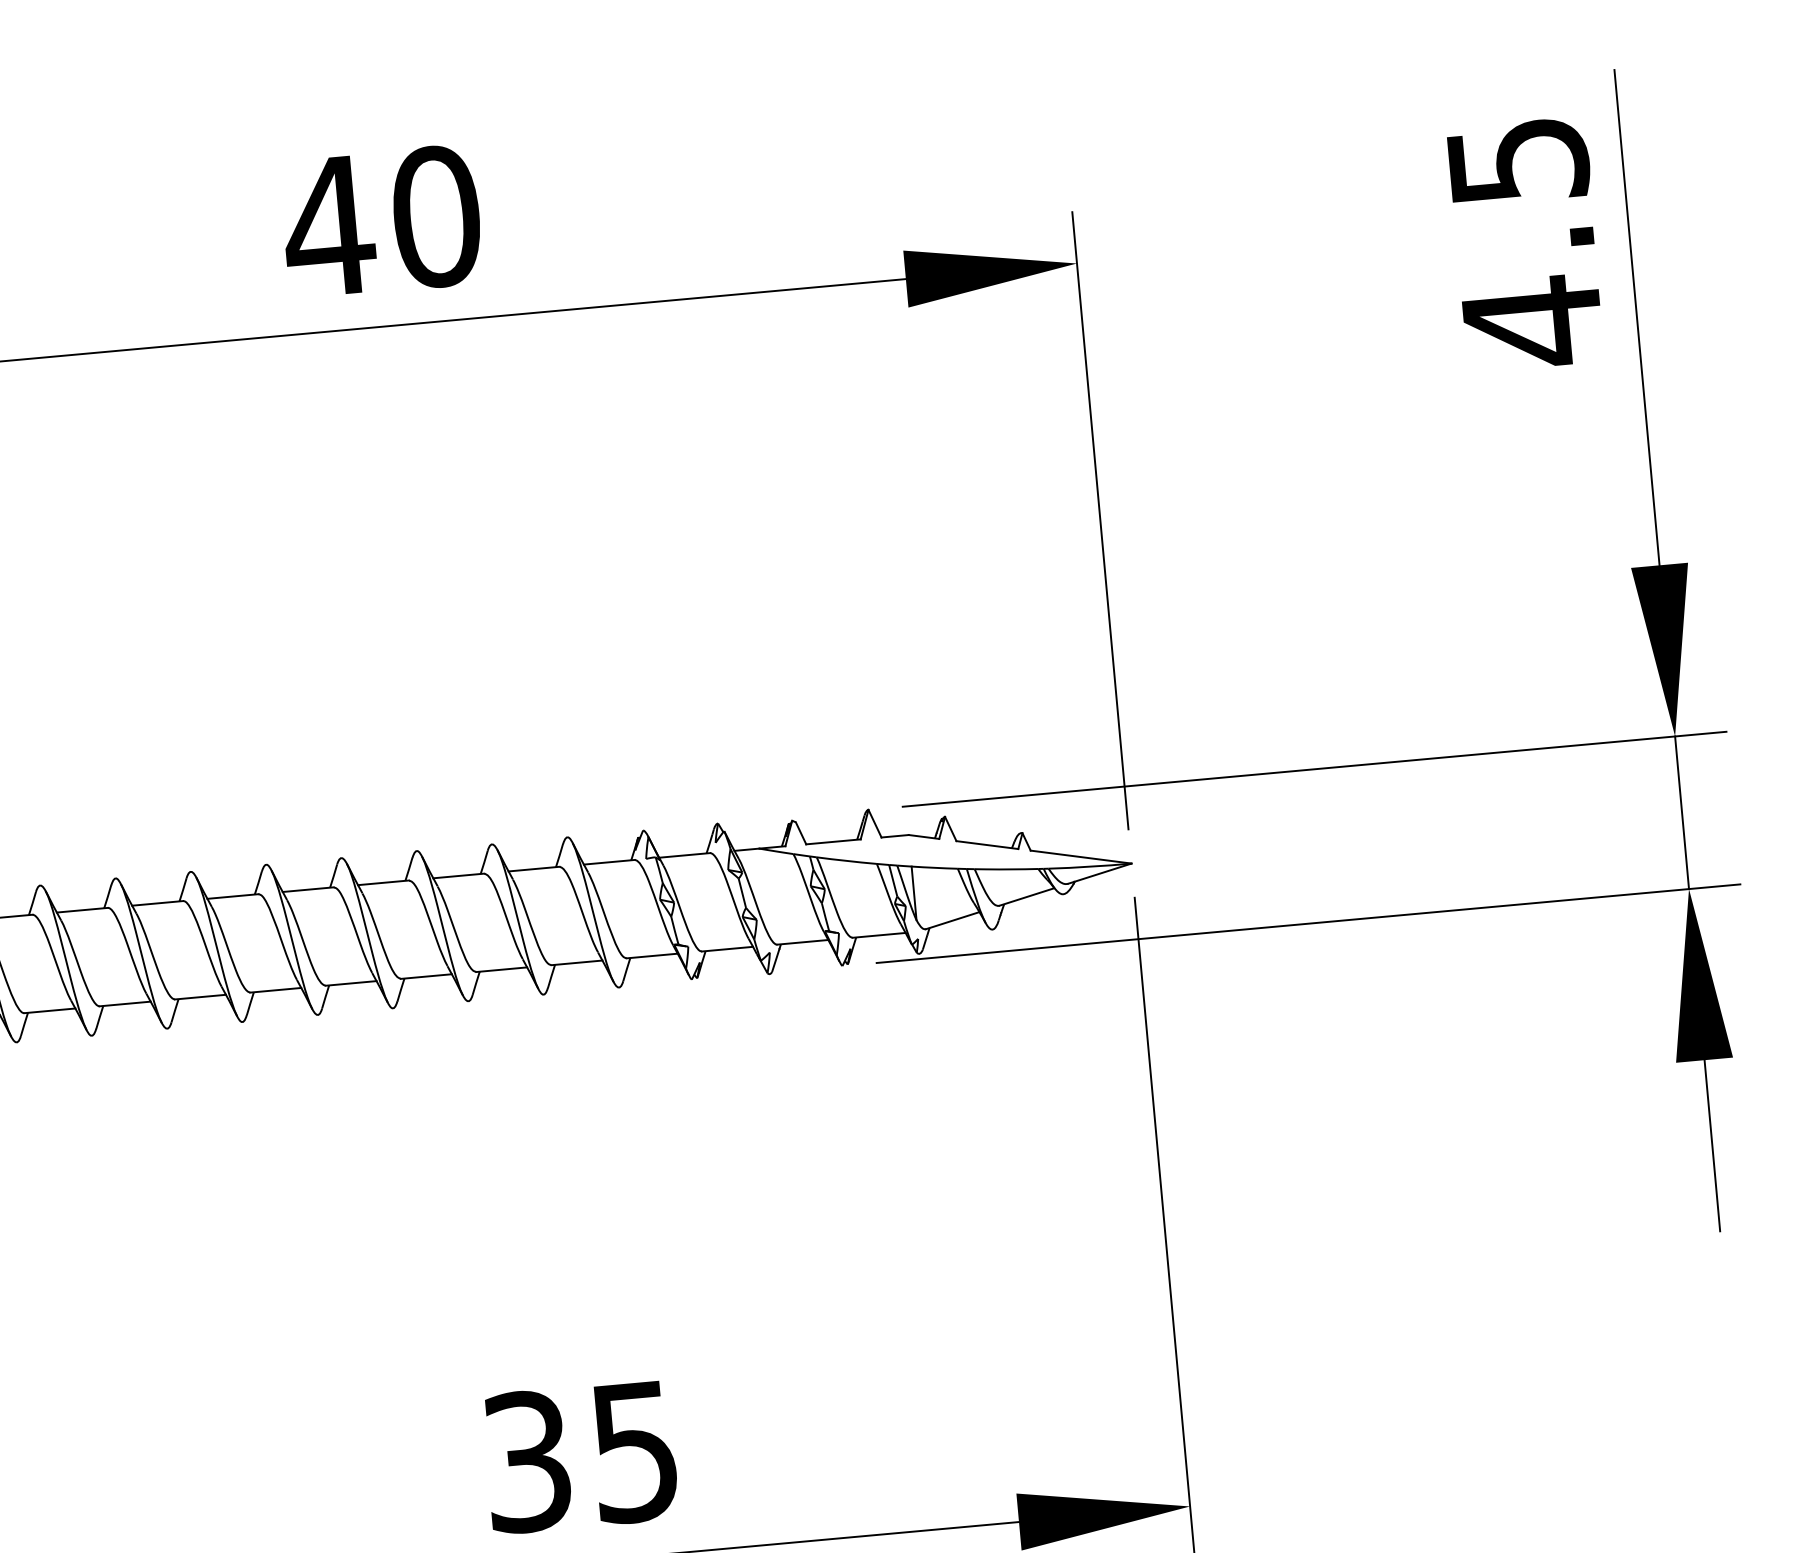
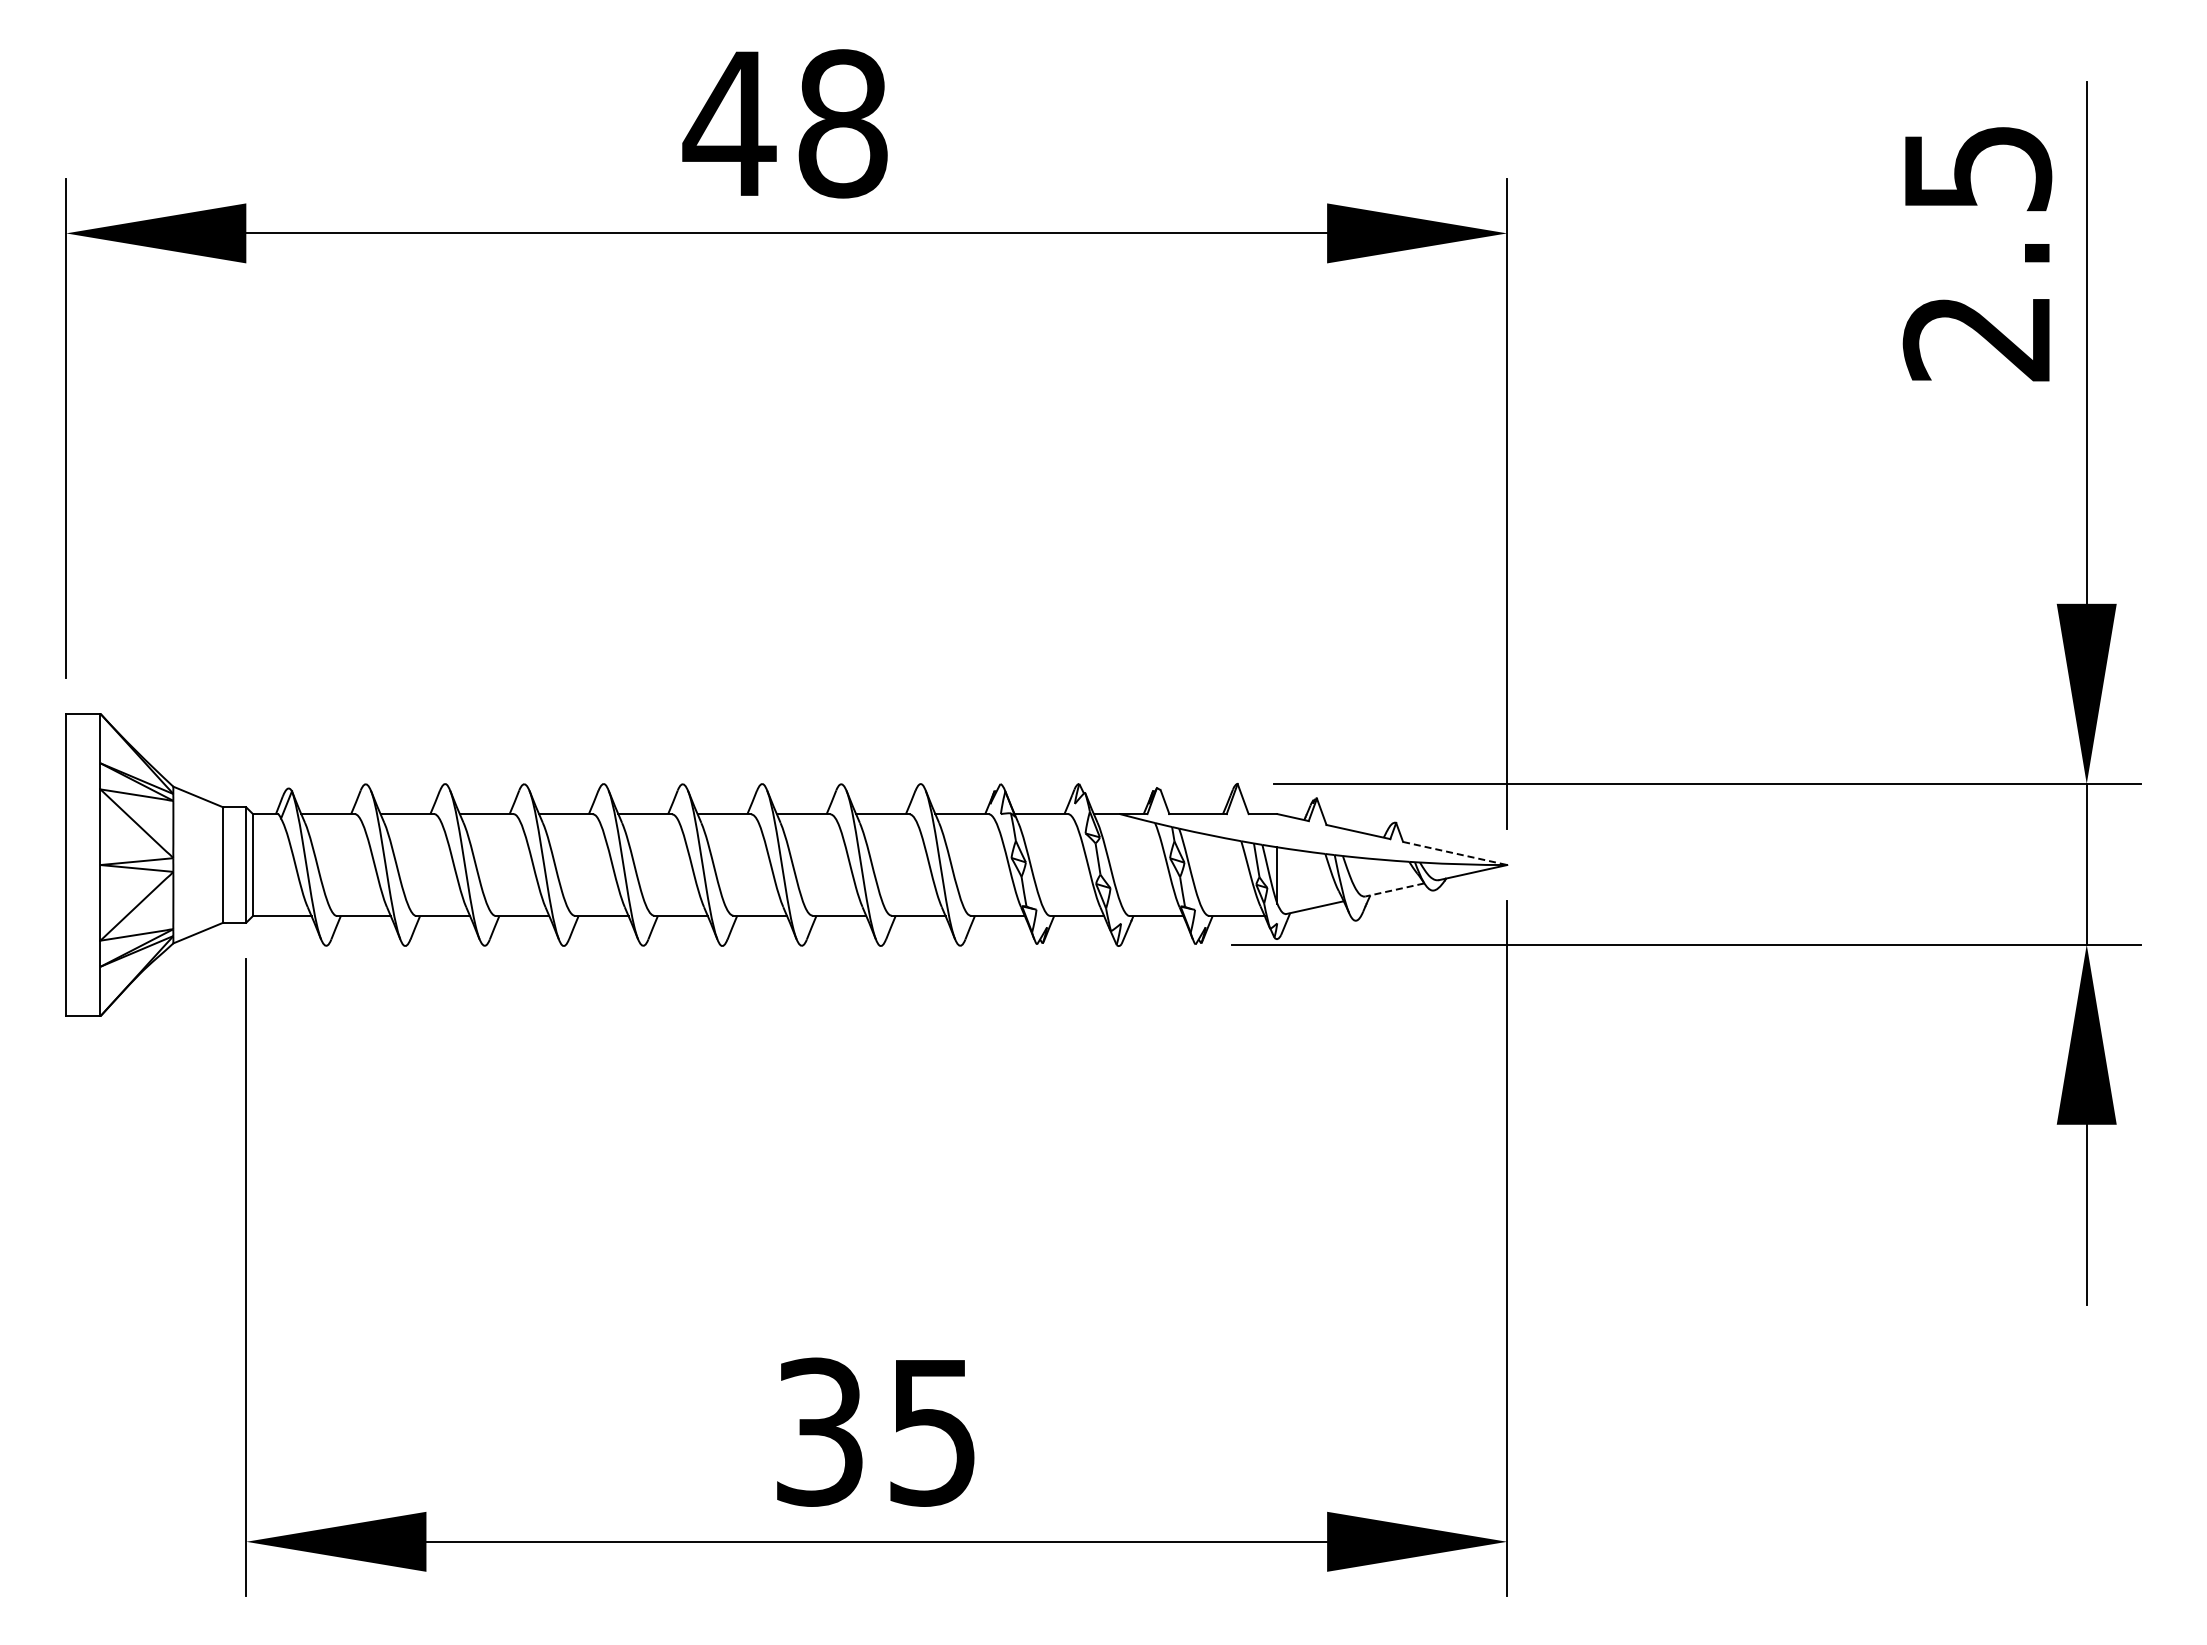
text: (436, 216) -> (842, 123), 40 -> 48
text: (1530, 322) -> (1975, 338), 4.5 -> 2.5
line: (1081, 857) -> (1455, 853), solid -> dashed
line: (1026, 897) -> (1394, 890), solid -> dashed

